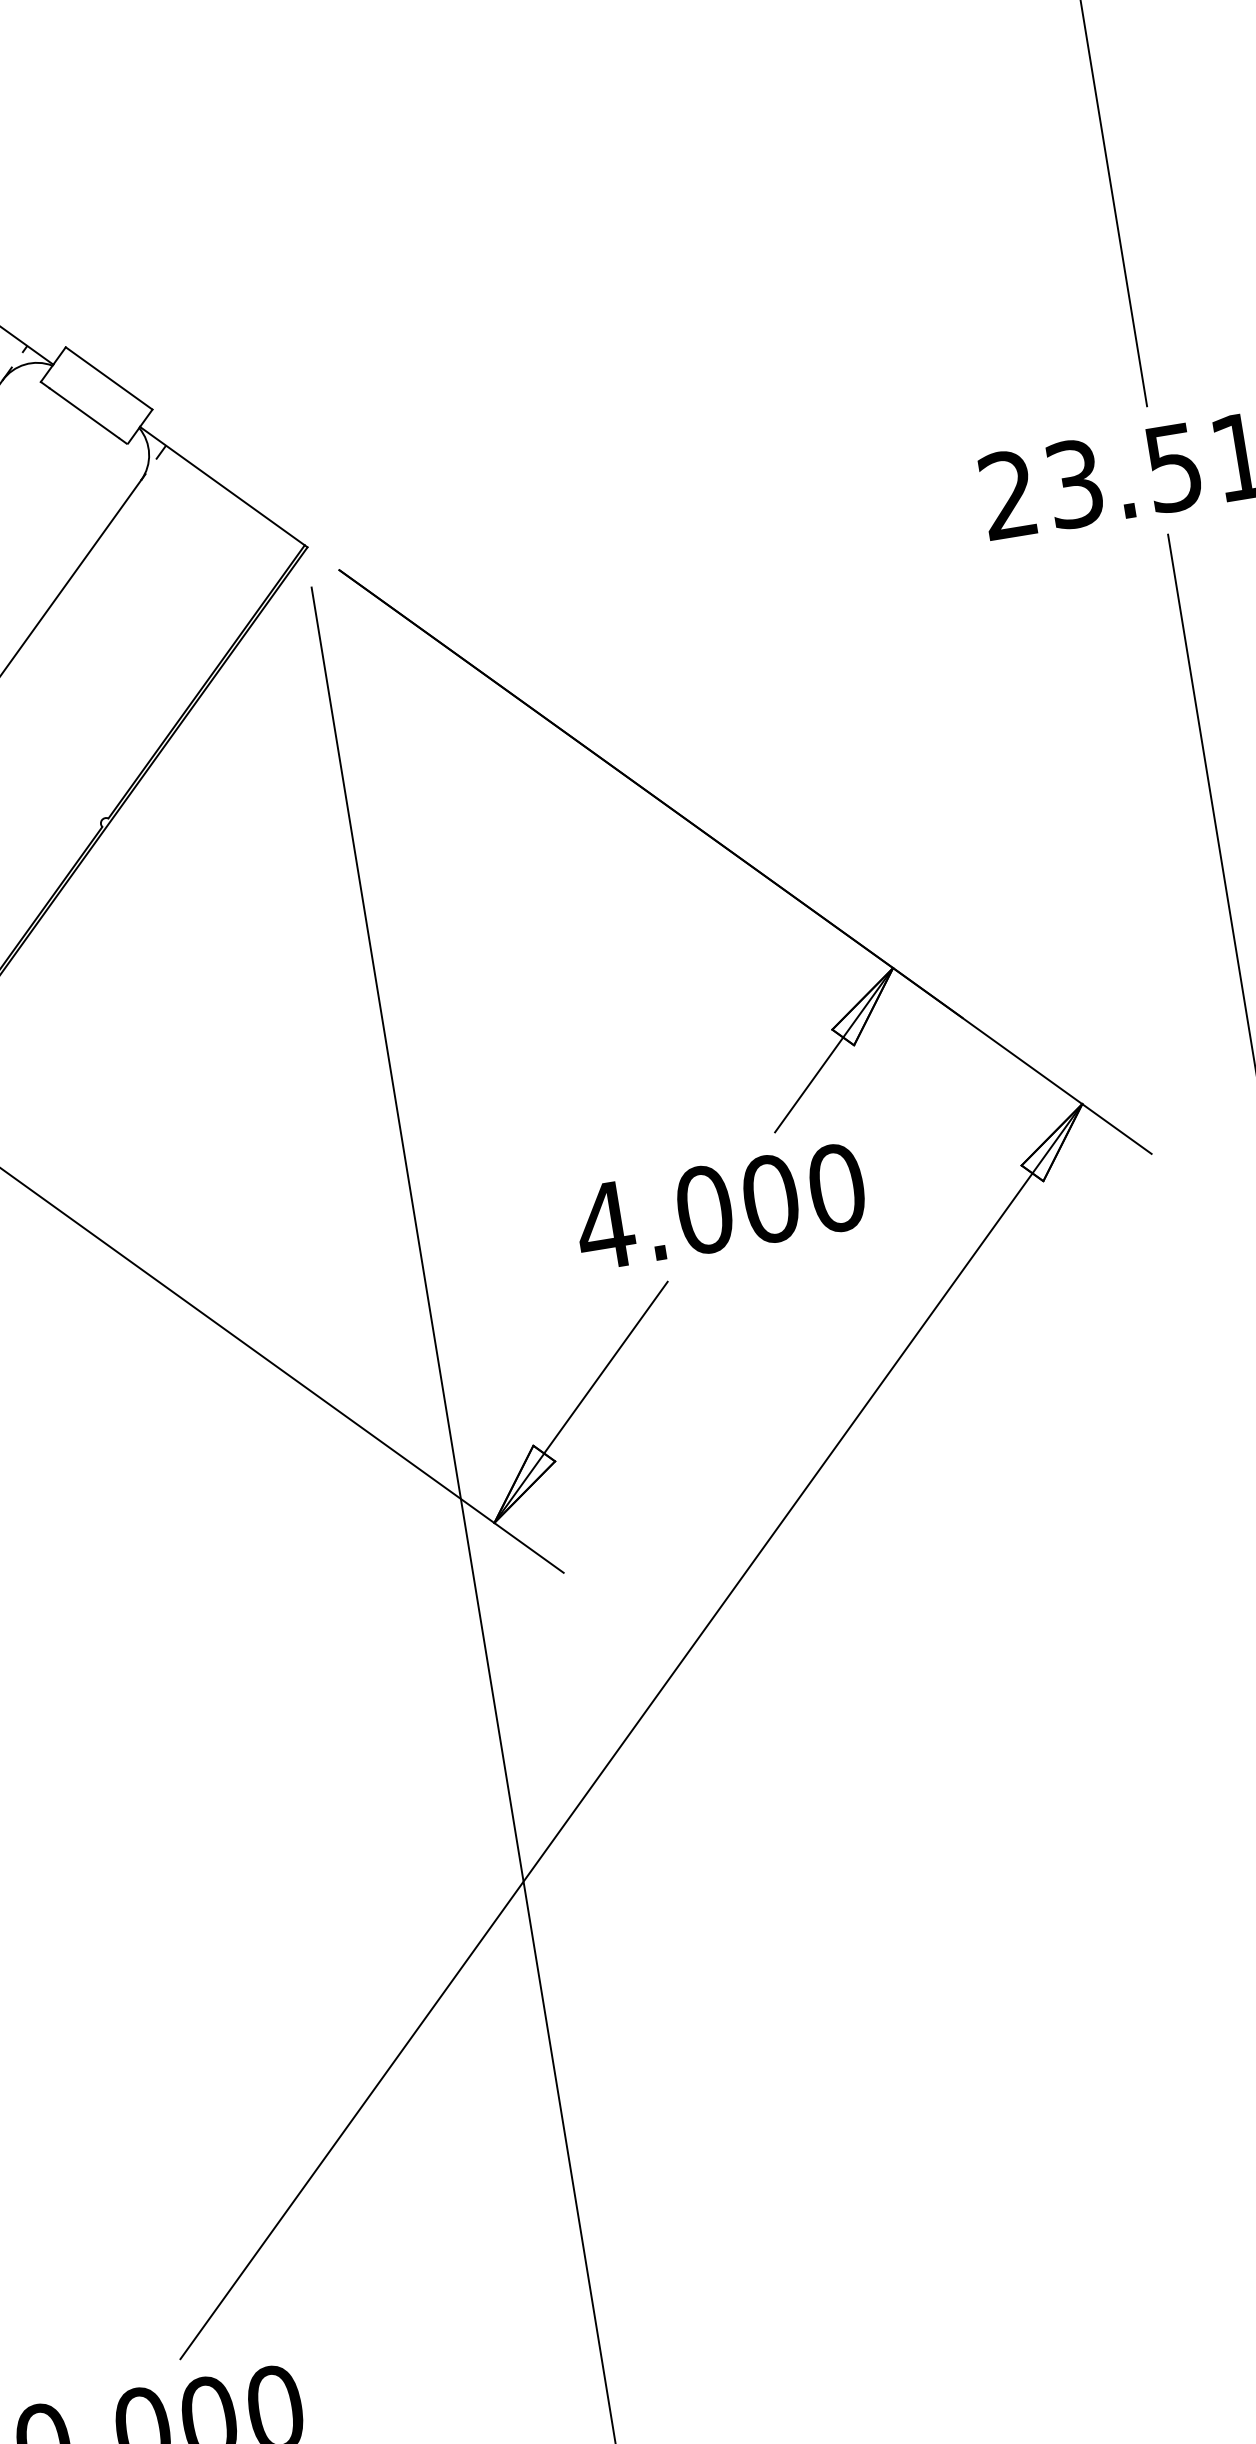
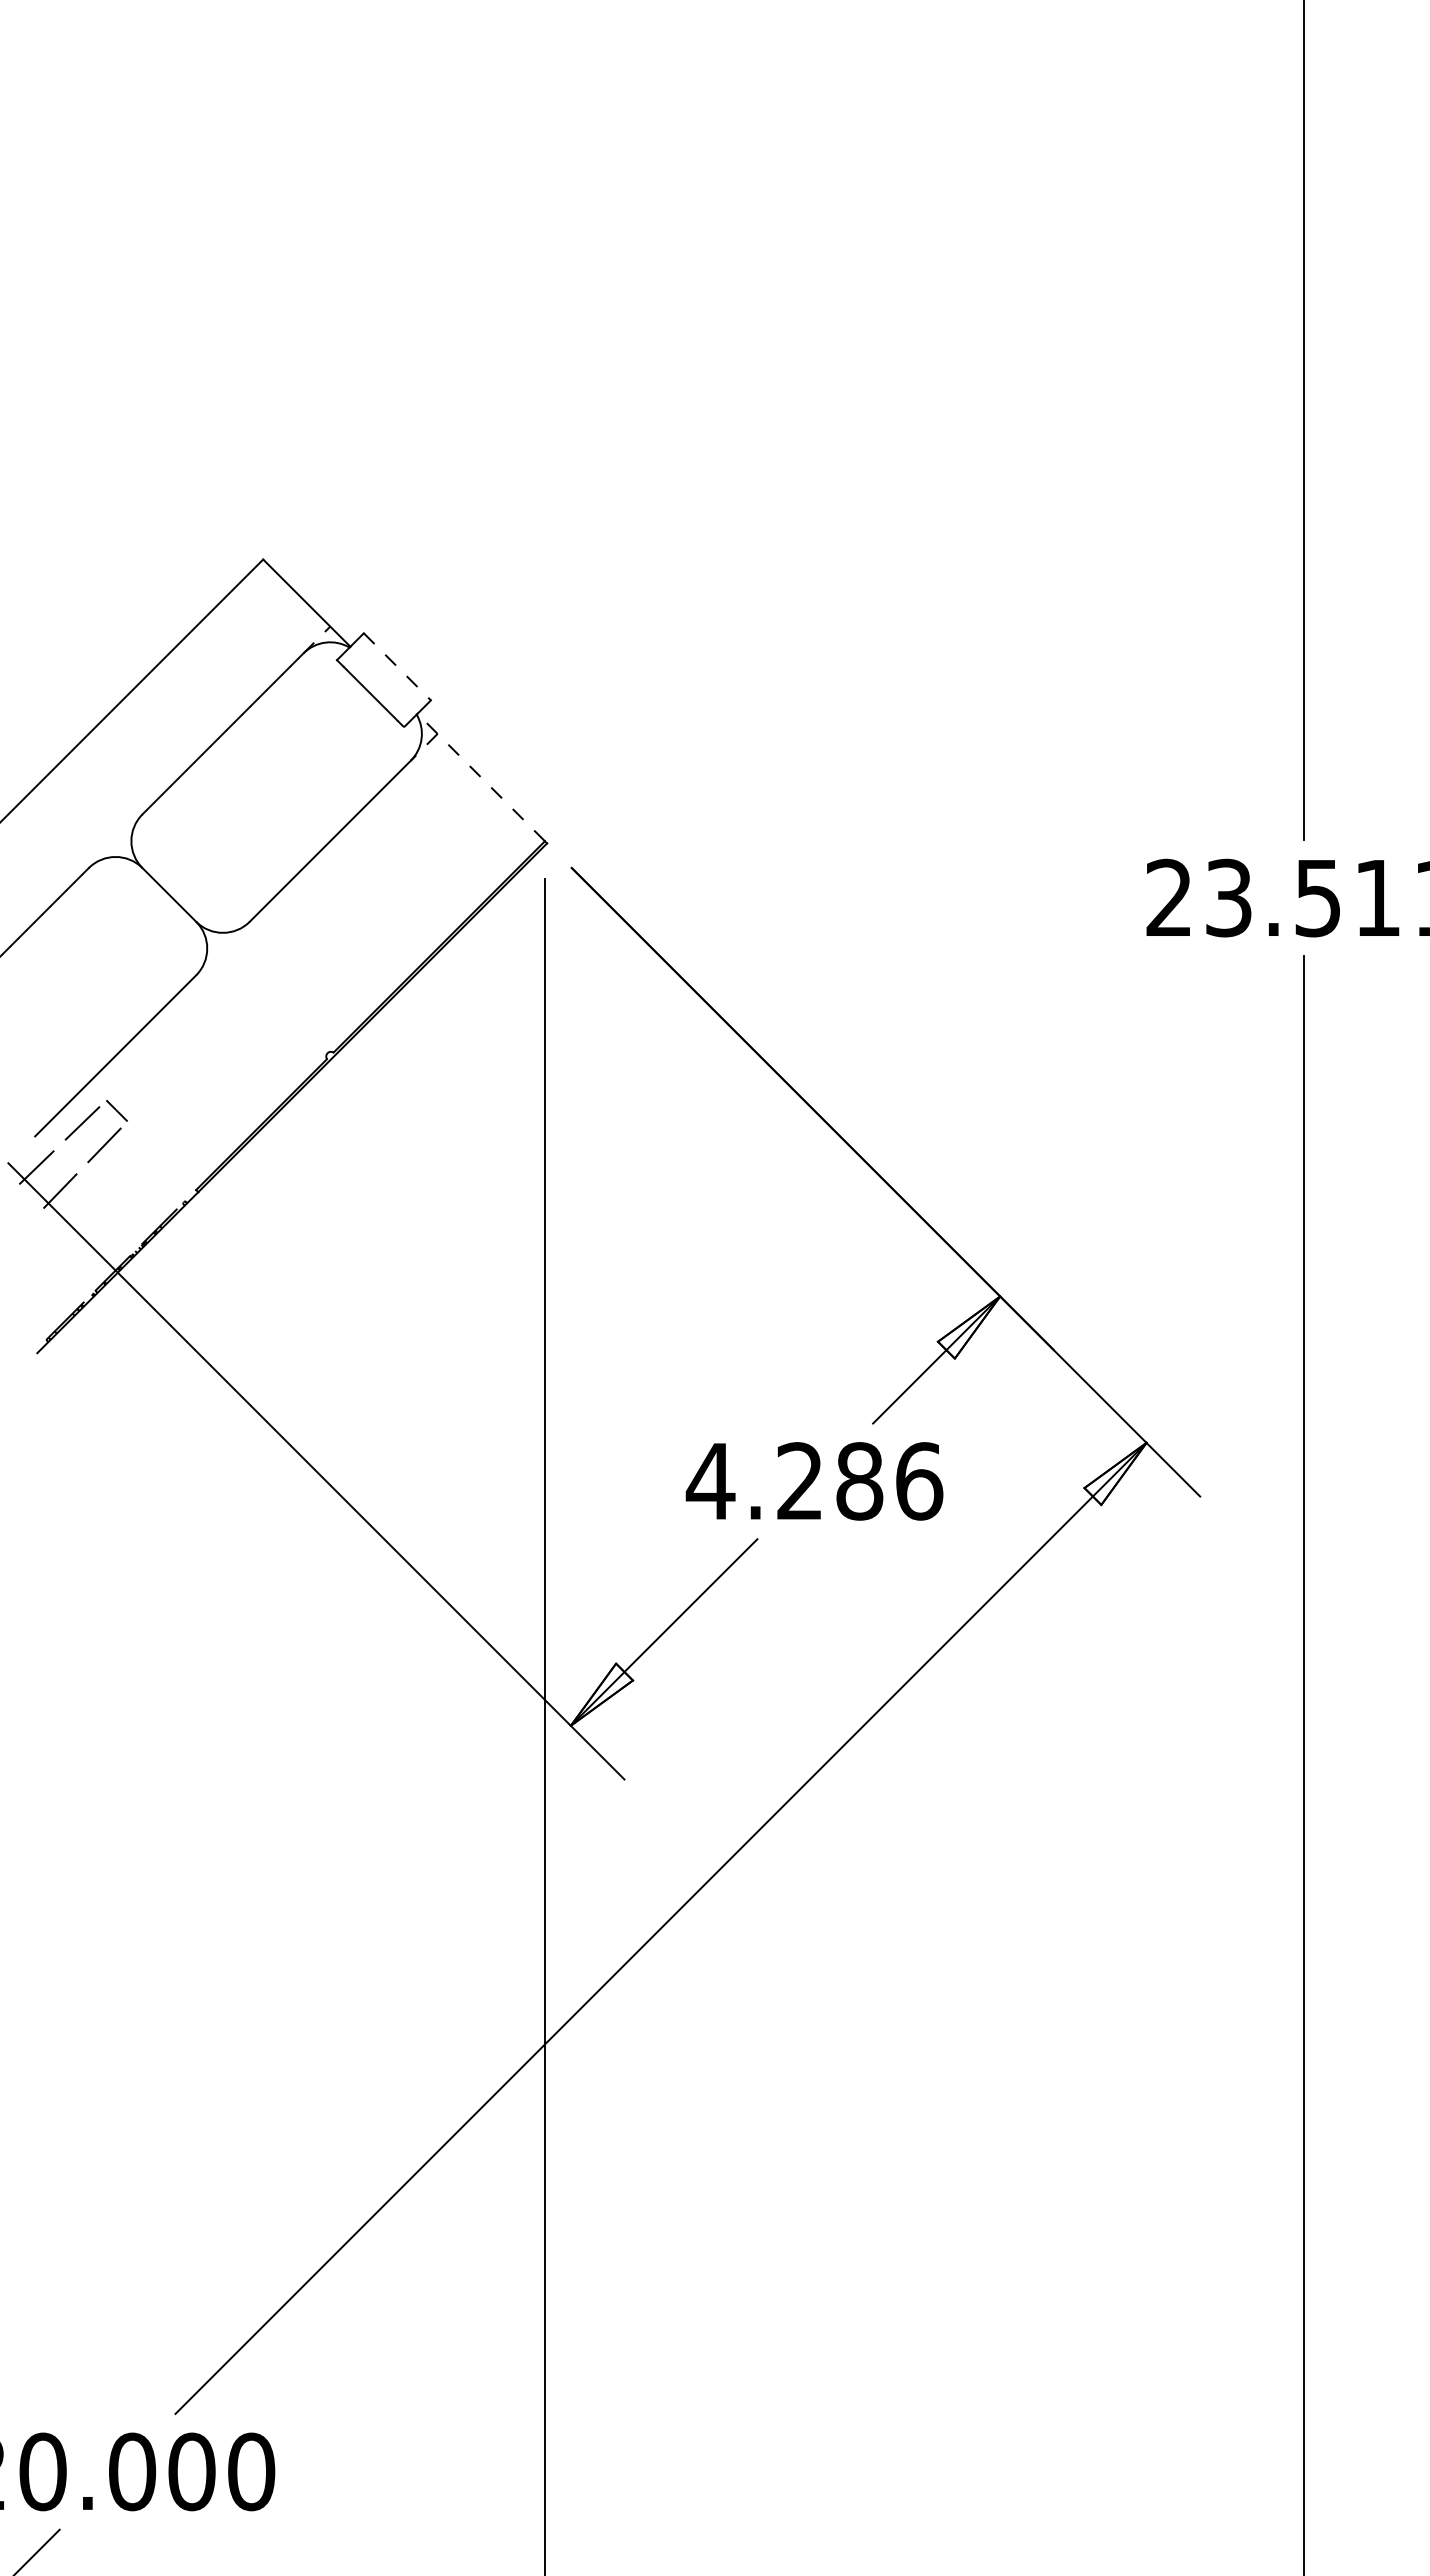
line: (109, 379) -> (397, 667), solid -> dashed
line: (221, 486) -> (480, 777), solid -> dashed
text: (770, 1199) -> (859, 1481), 4.000 -> 4.286

